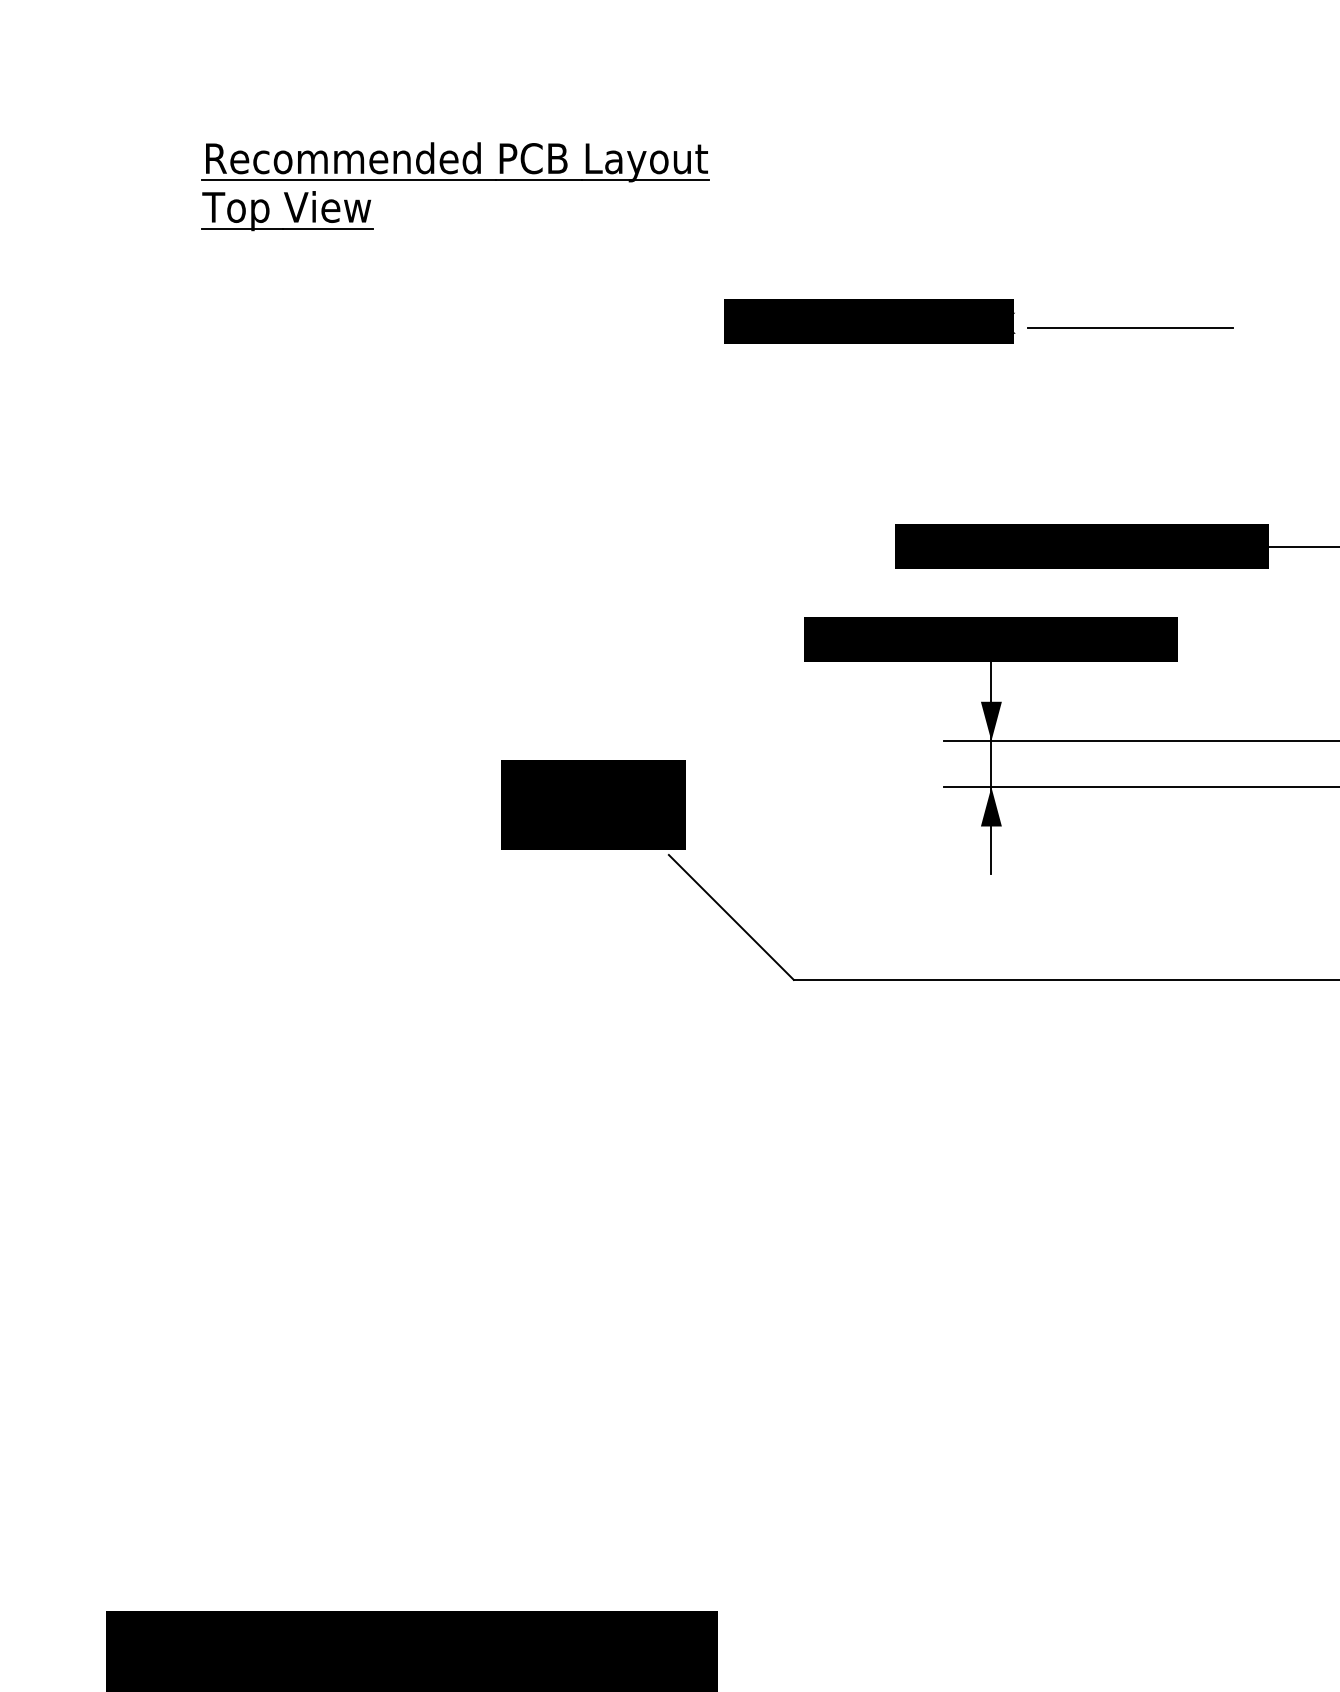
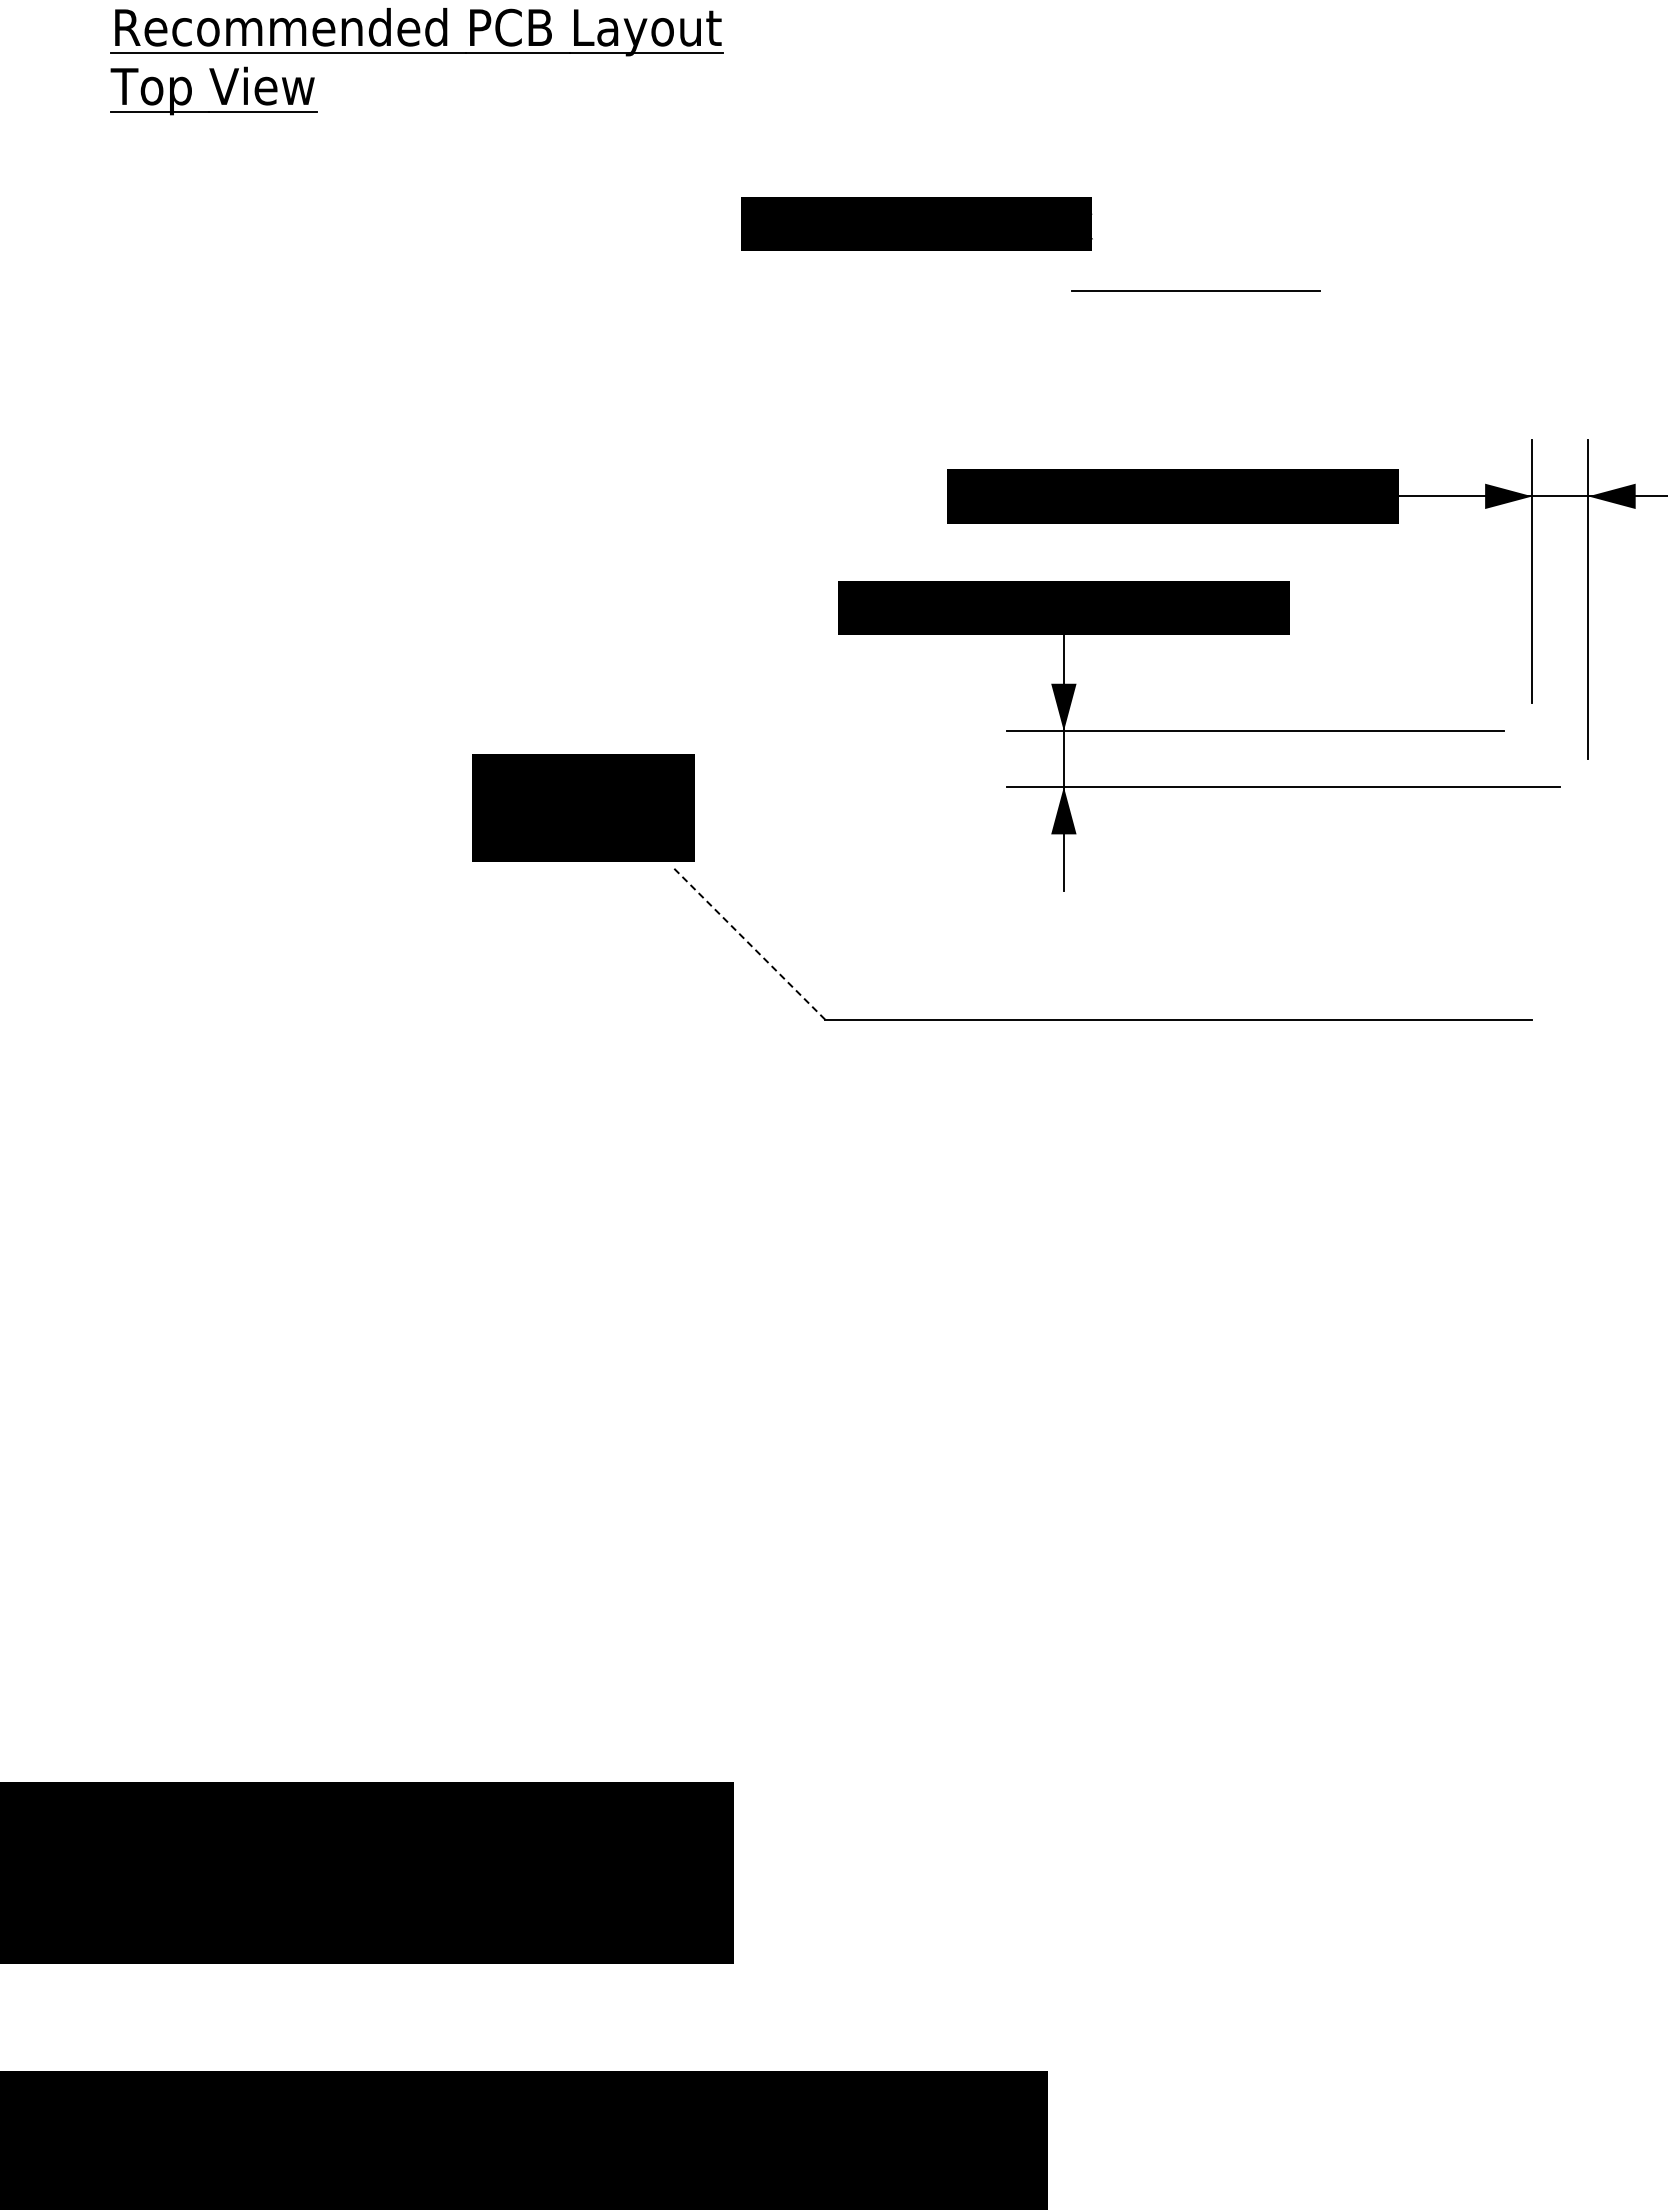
line: (1130, 327) -> (1195, 290), moved
line: (731, 917) -> (749, 944), solid -> dashed

